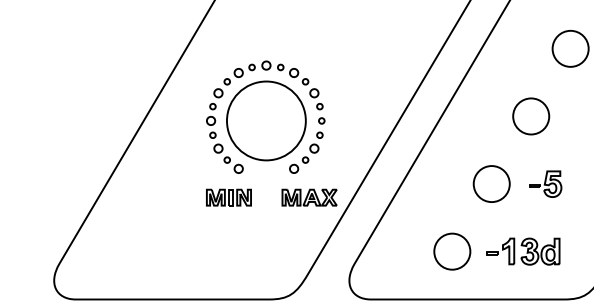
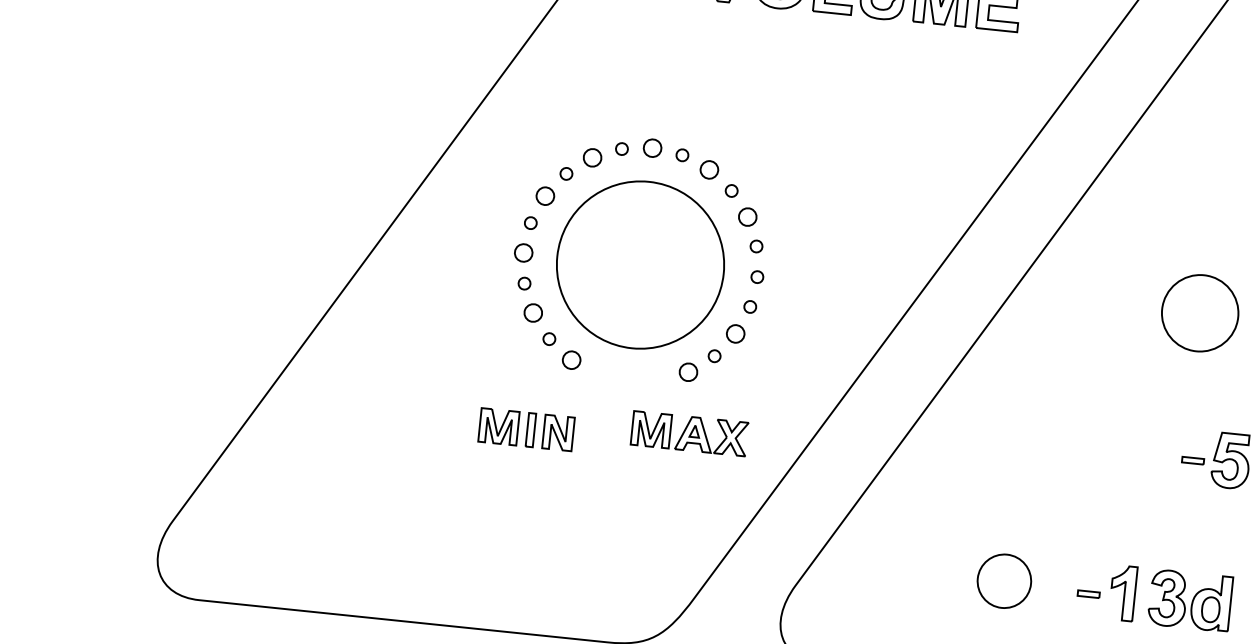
part: (491, 183) -> (1101, 446), removed
part: (228, 197) -> (525, 429), moved
part: (309, 197) -> (689, 433), moved
part: (452, 251) -> (1004, 581), size x0.7

